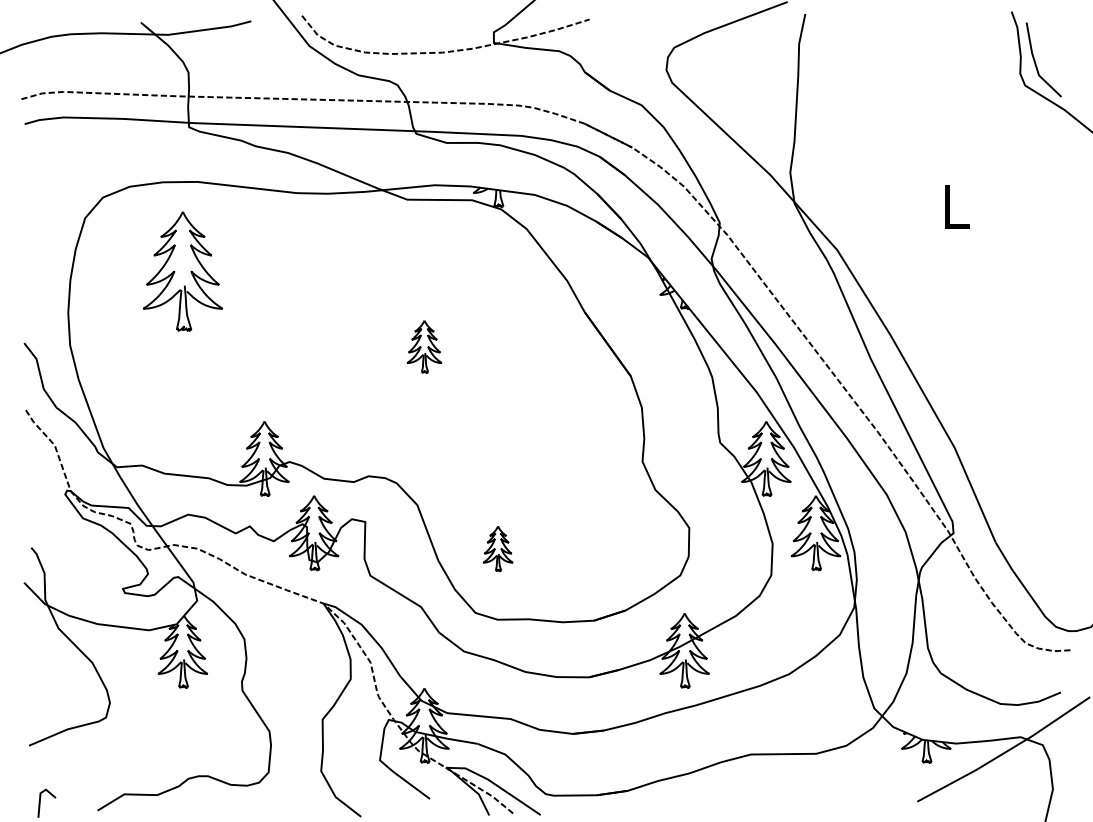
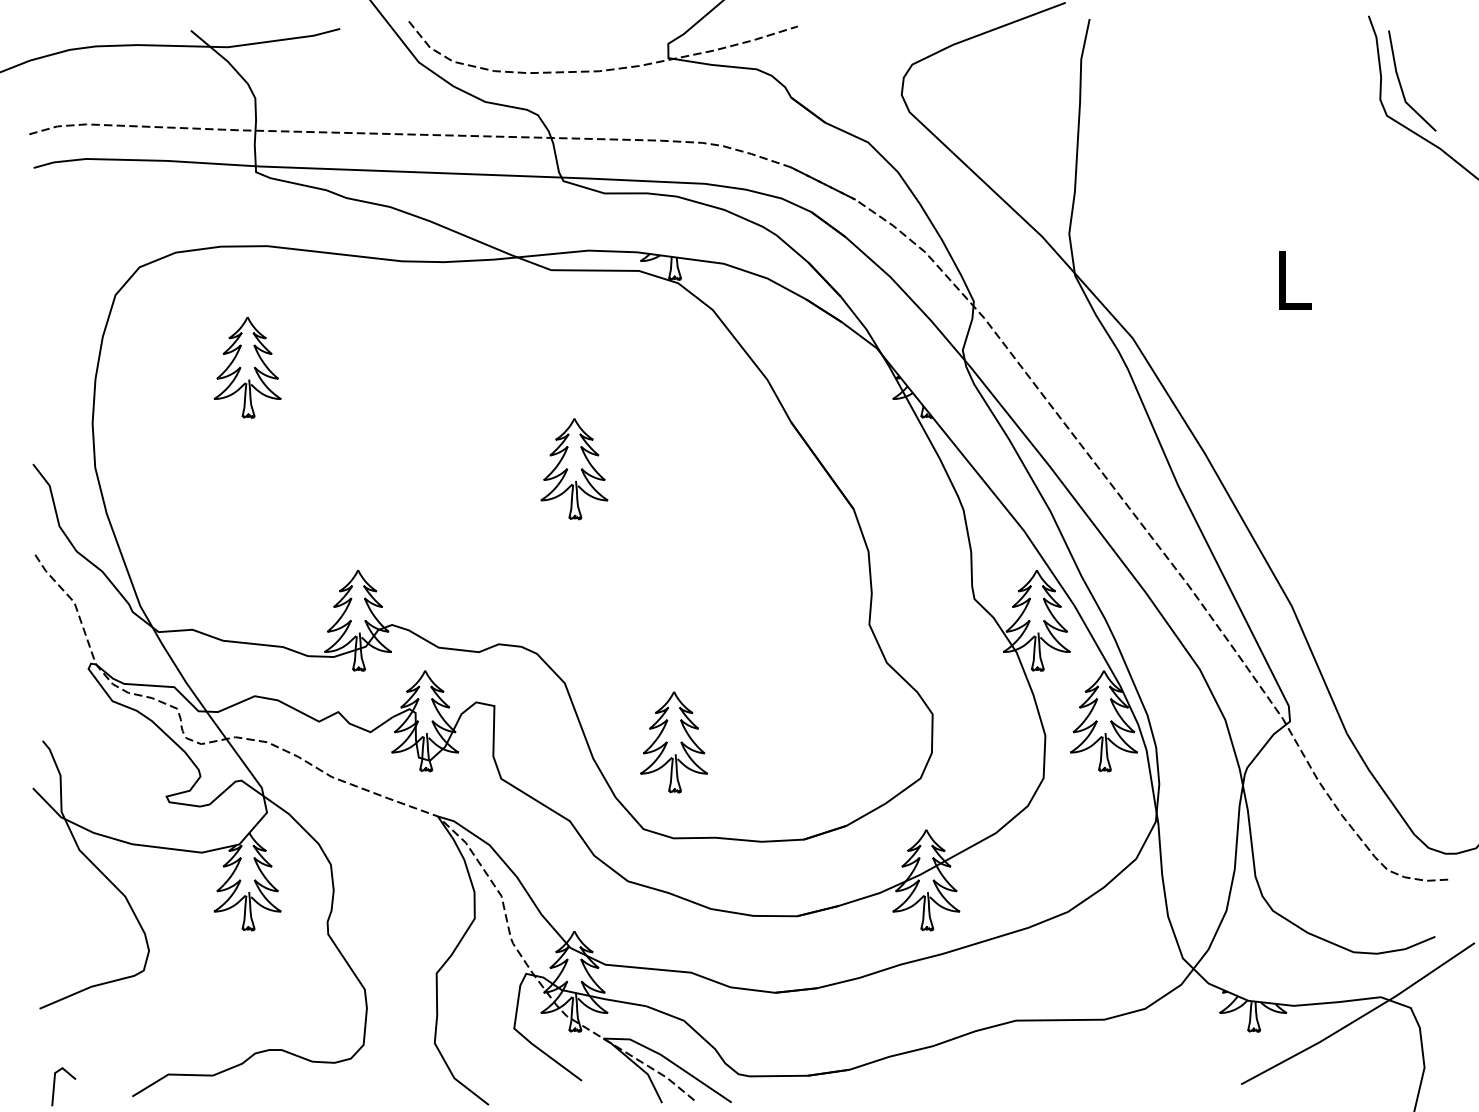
part: (182, 271) -> (247, 367), size x0.62
part: (424, 347) -> (574, 469), size x1.43
part: (497, 548) -> (673, 742), size x1.67

